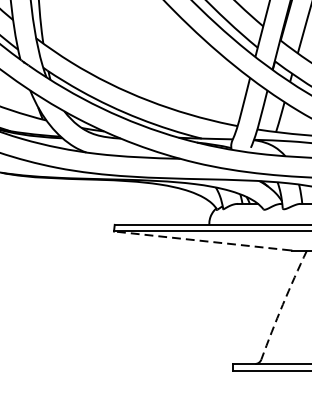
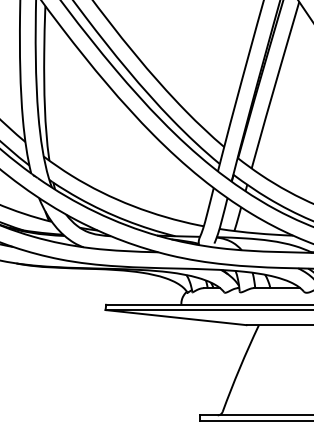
line: (201, 240) -> (175, 317), dashed -> solid
arc: (282, 305) -> (239, 368), dashed -> solid

